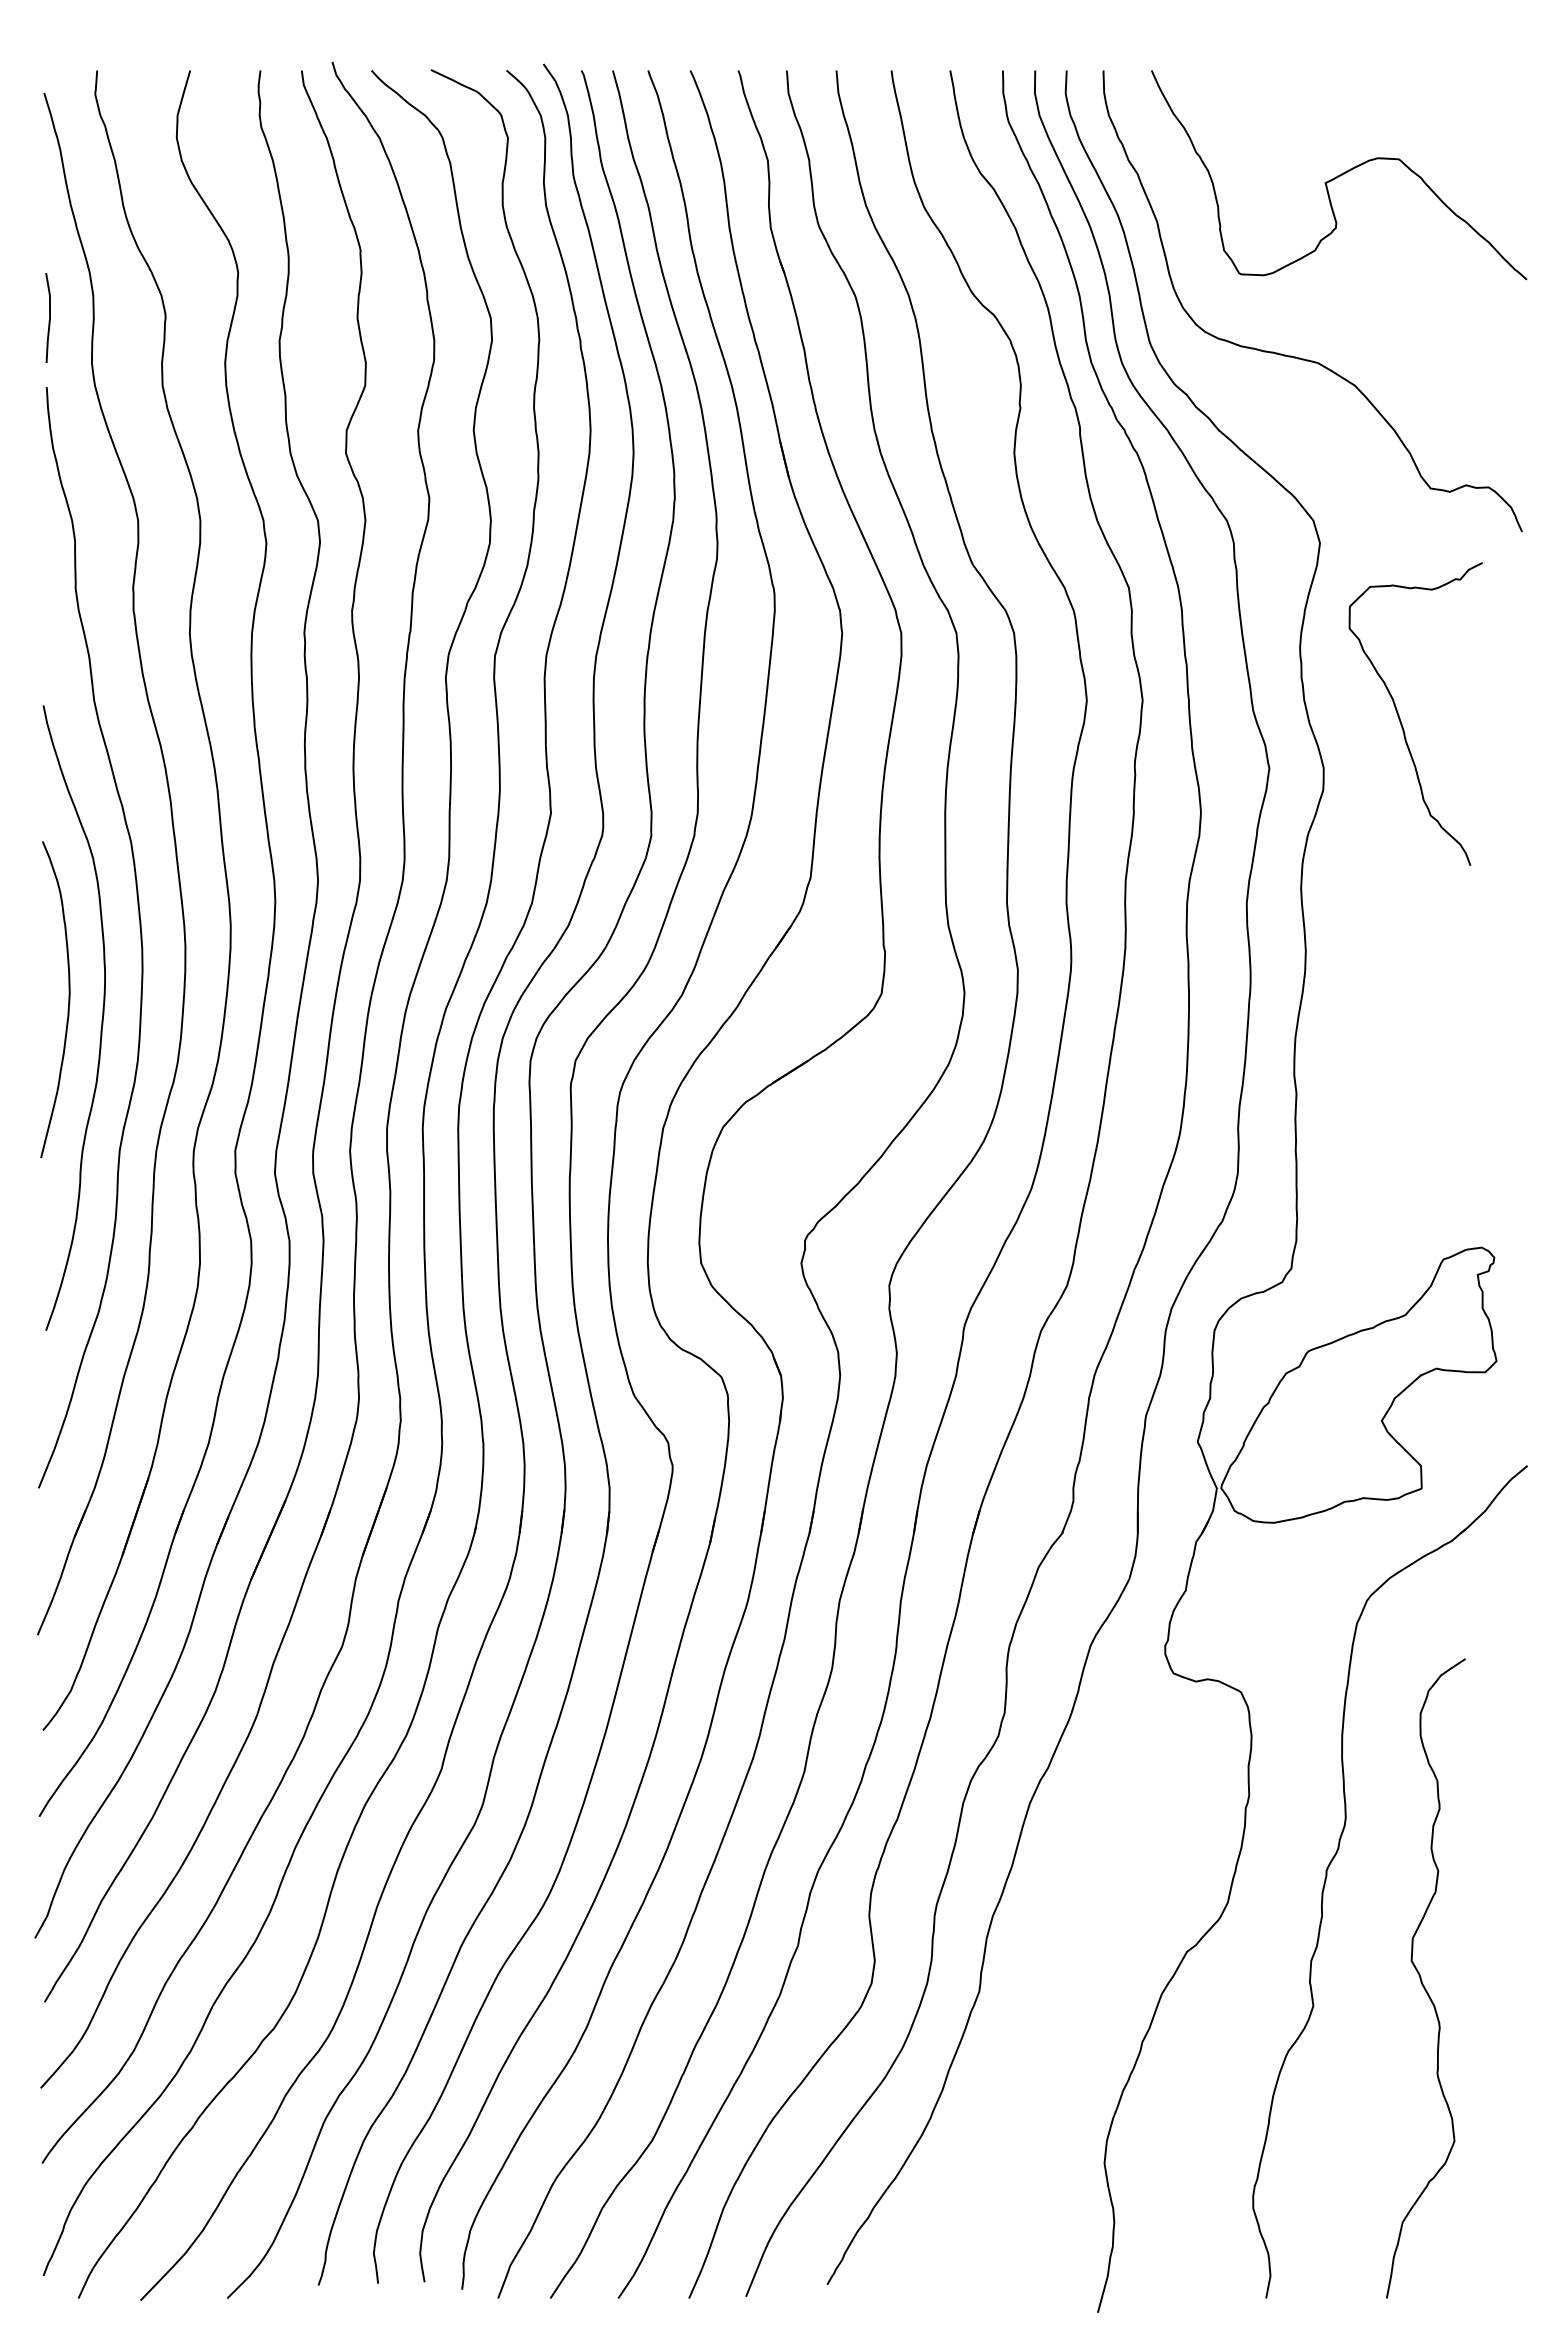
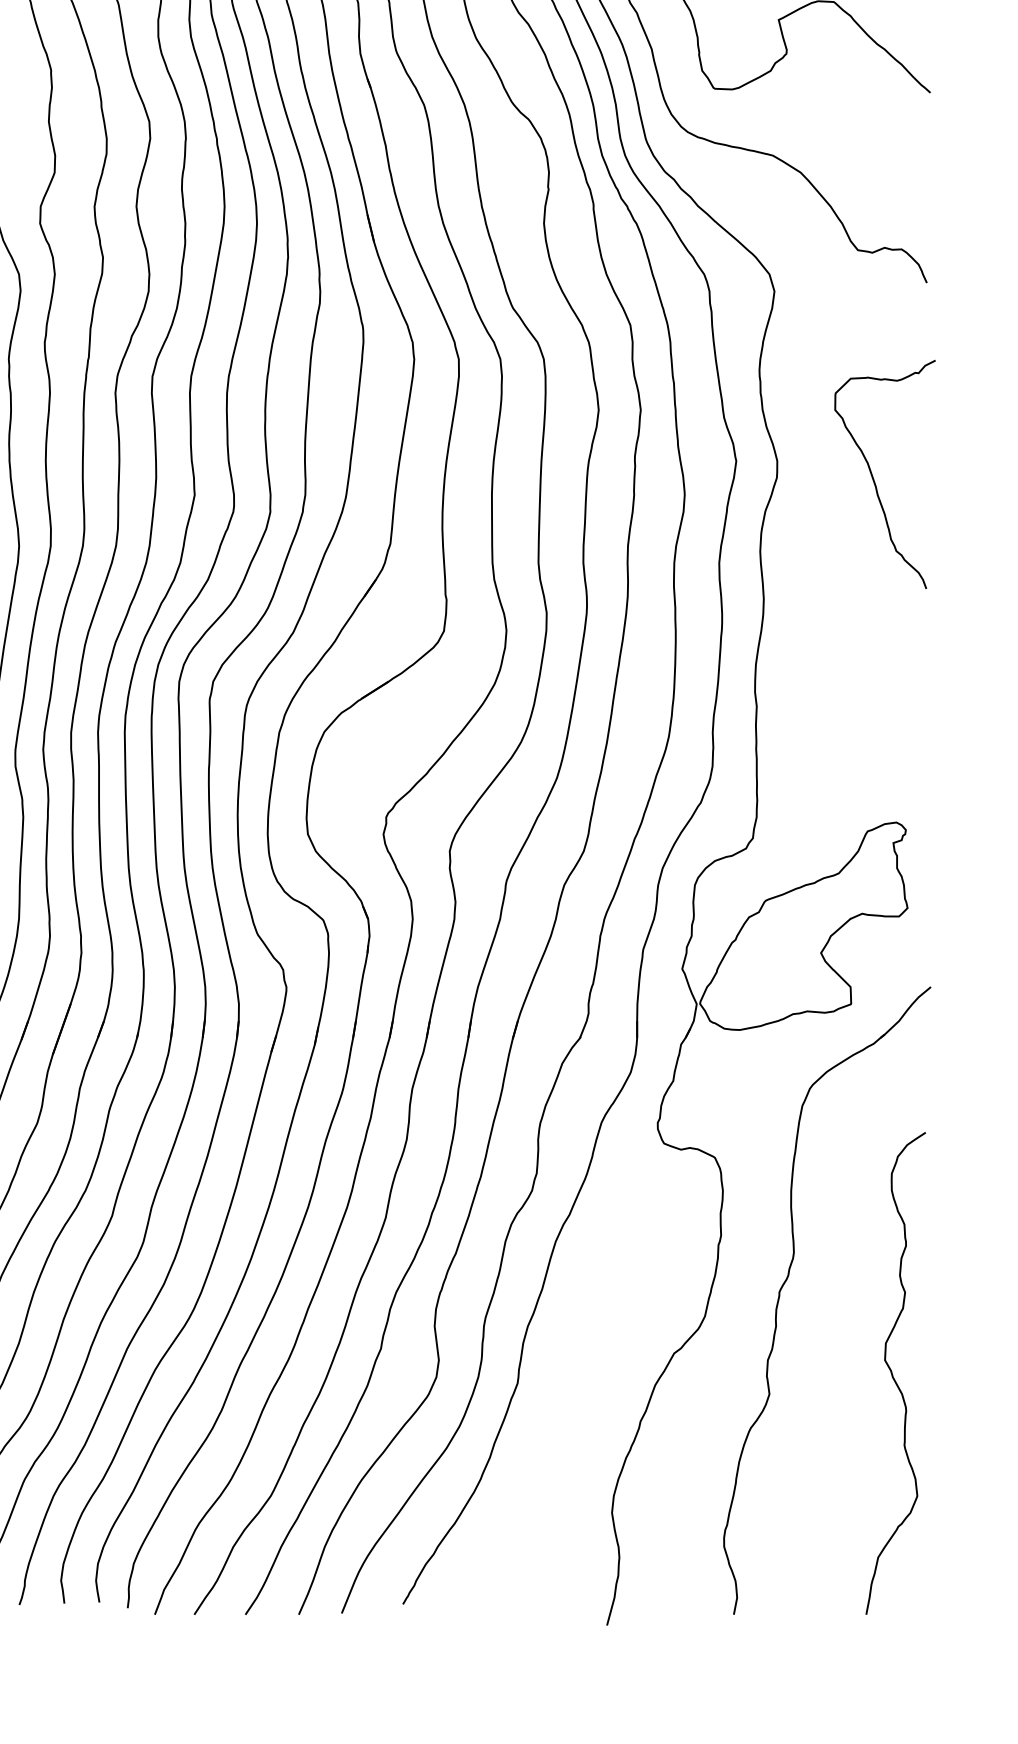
curve: (1400, 718) -> (873, 477), moved
curve: (1422, 1980) -> (893, 1375), moved

